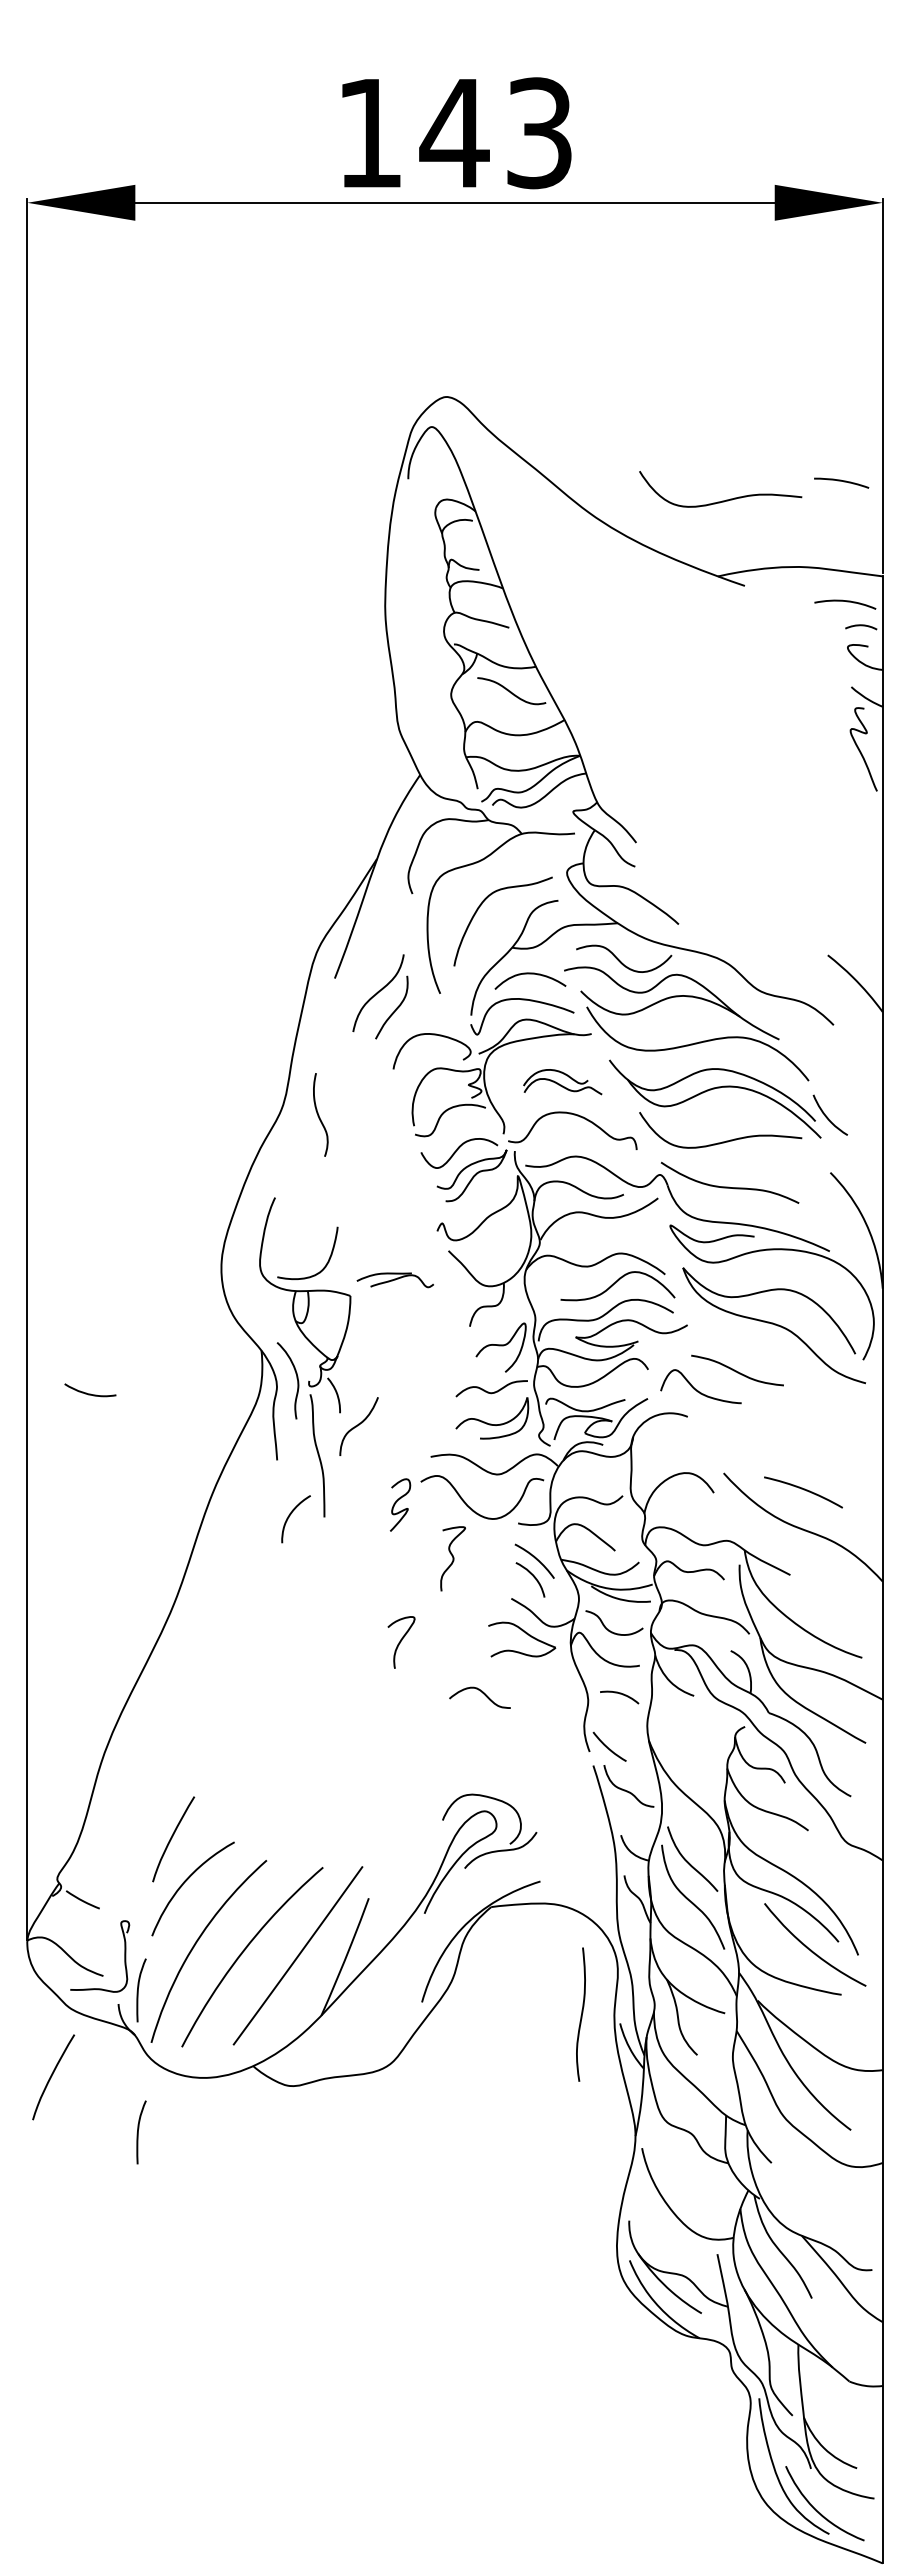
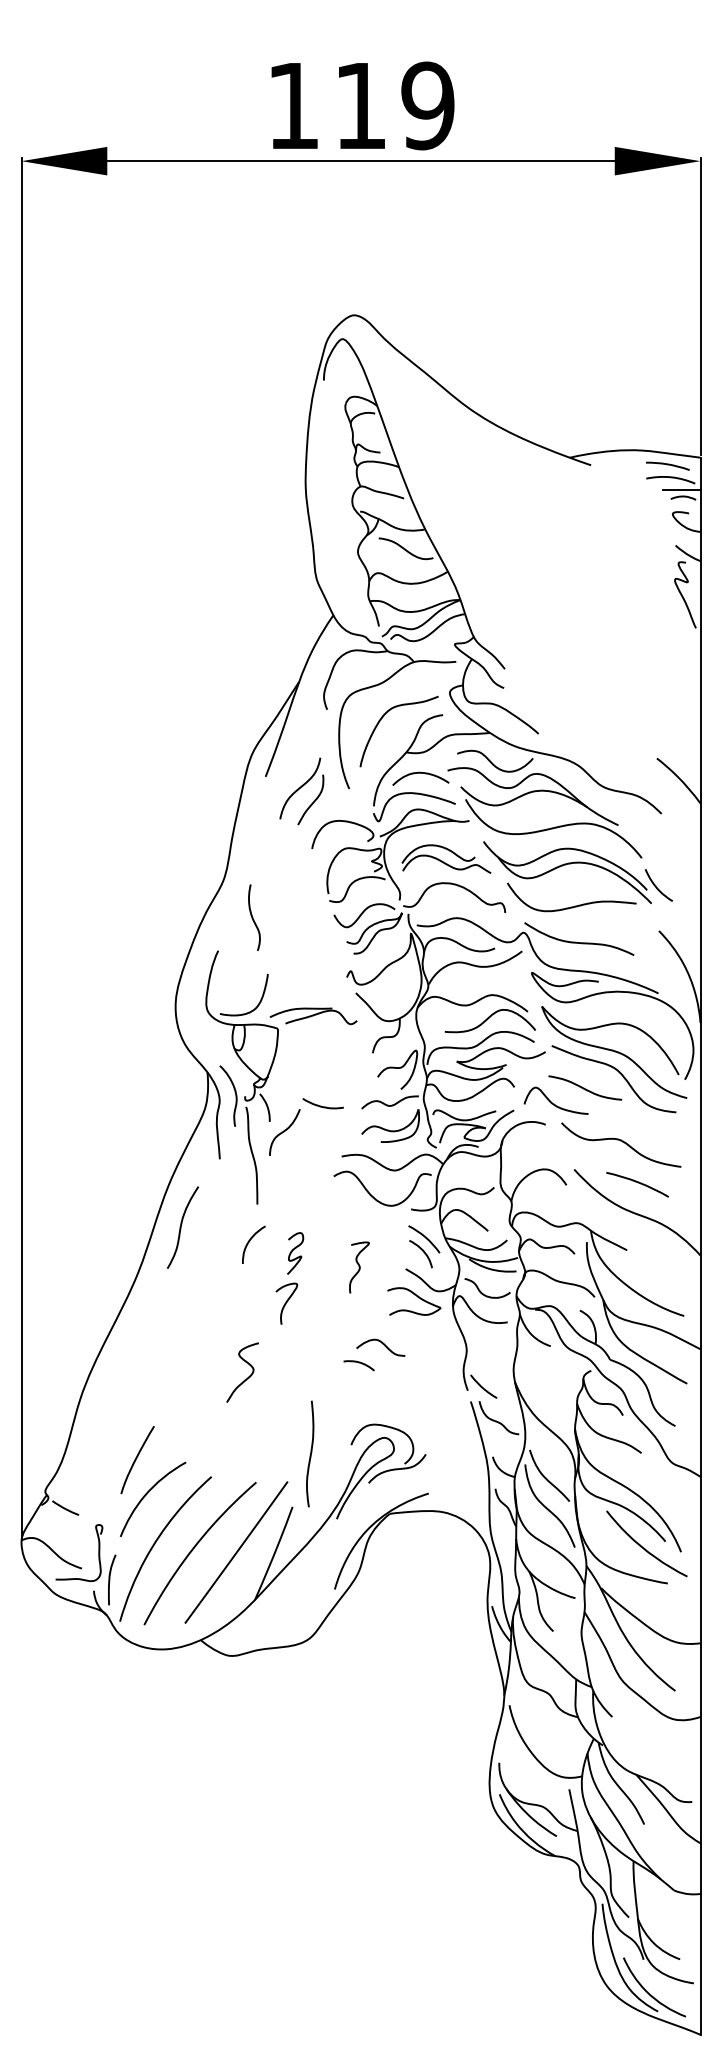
text: (495, 133) -> (393, 106), 143 -> 119
curve: (841, 481) -> (667, 464), moved
curve: (722, 500) -> (573, 397), removed
line: (858, 616) -> (681, 489), added
part: (562, 1081) -> (446, 858), size x1.43
curve: (319, 1115) -> (253, 918), moved
part: (395, 1280) -> (313, 1016), size x1.43
curve: (780, 1351) -> (619, 1072), added
curve: (90, 1393) -> (323, 1106), moved
curve: (783, 1438) -> (621, 1141), added
curve: (396, 1503) -> (292, 1252), moved
curve: (289, 1517) -> (248, 1243), moved
curve: (228, 1546) -> (181, 1227), added
curve: (452, 1558) -> (359, 1267), moved
curve: (401, 1641) -> (286, 1303), moved
curve: (619, 1694) -> (359, 1363), moved
curve: (310, 1736) -> (246, 1378), added
curve: (581, 2014) -> (310, 1453), moved
curve: (52, 2076) -> (41, 1648), removed
curve: (138, 2132) -> (109, 1692), removed

